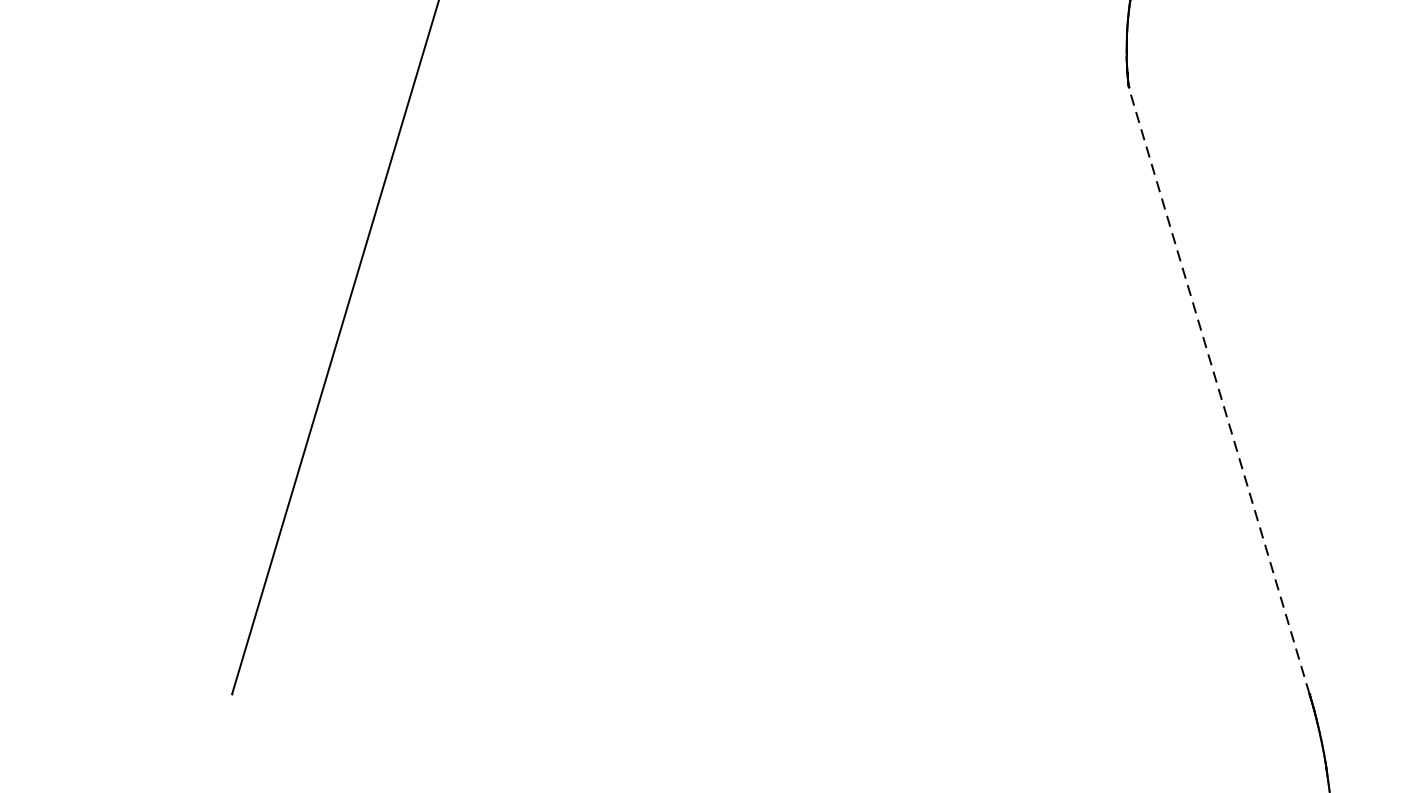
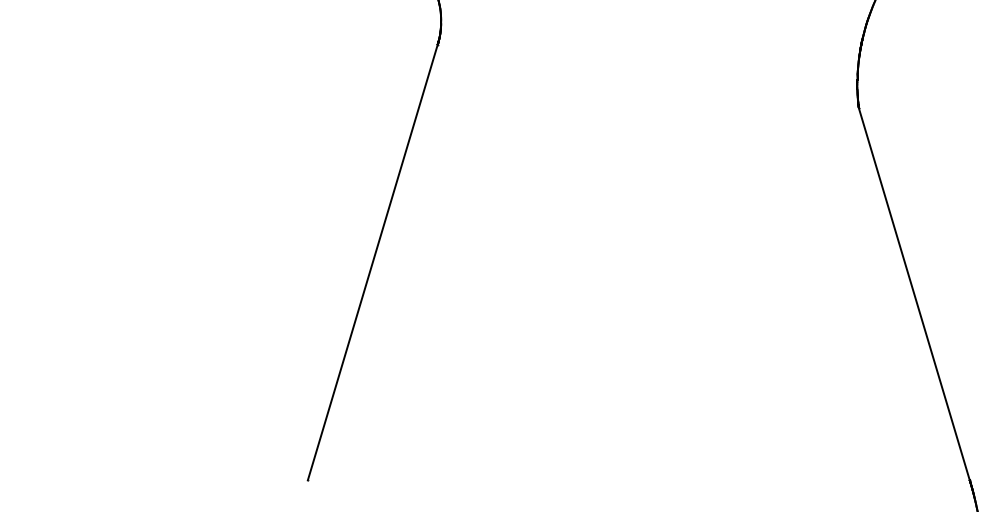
line: (1219, 389) -> (914, 293), dashed -> solid

